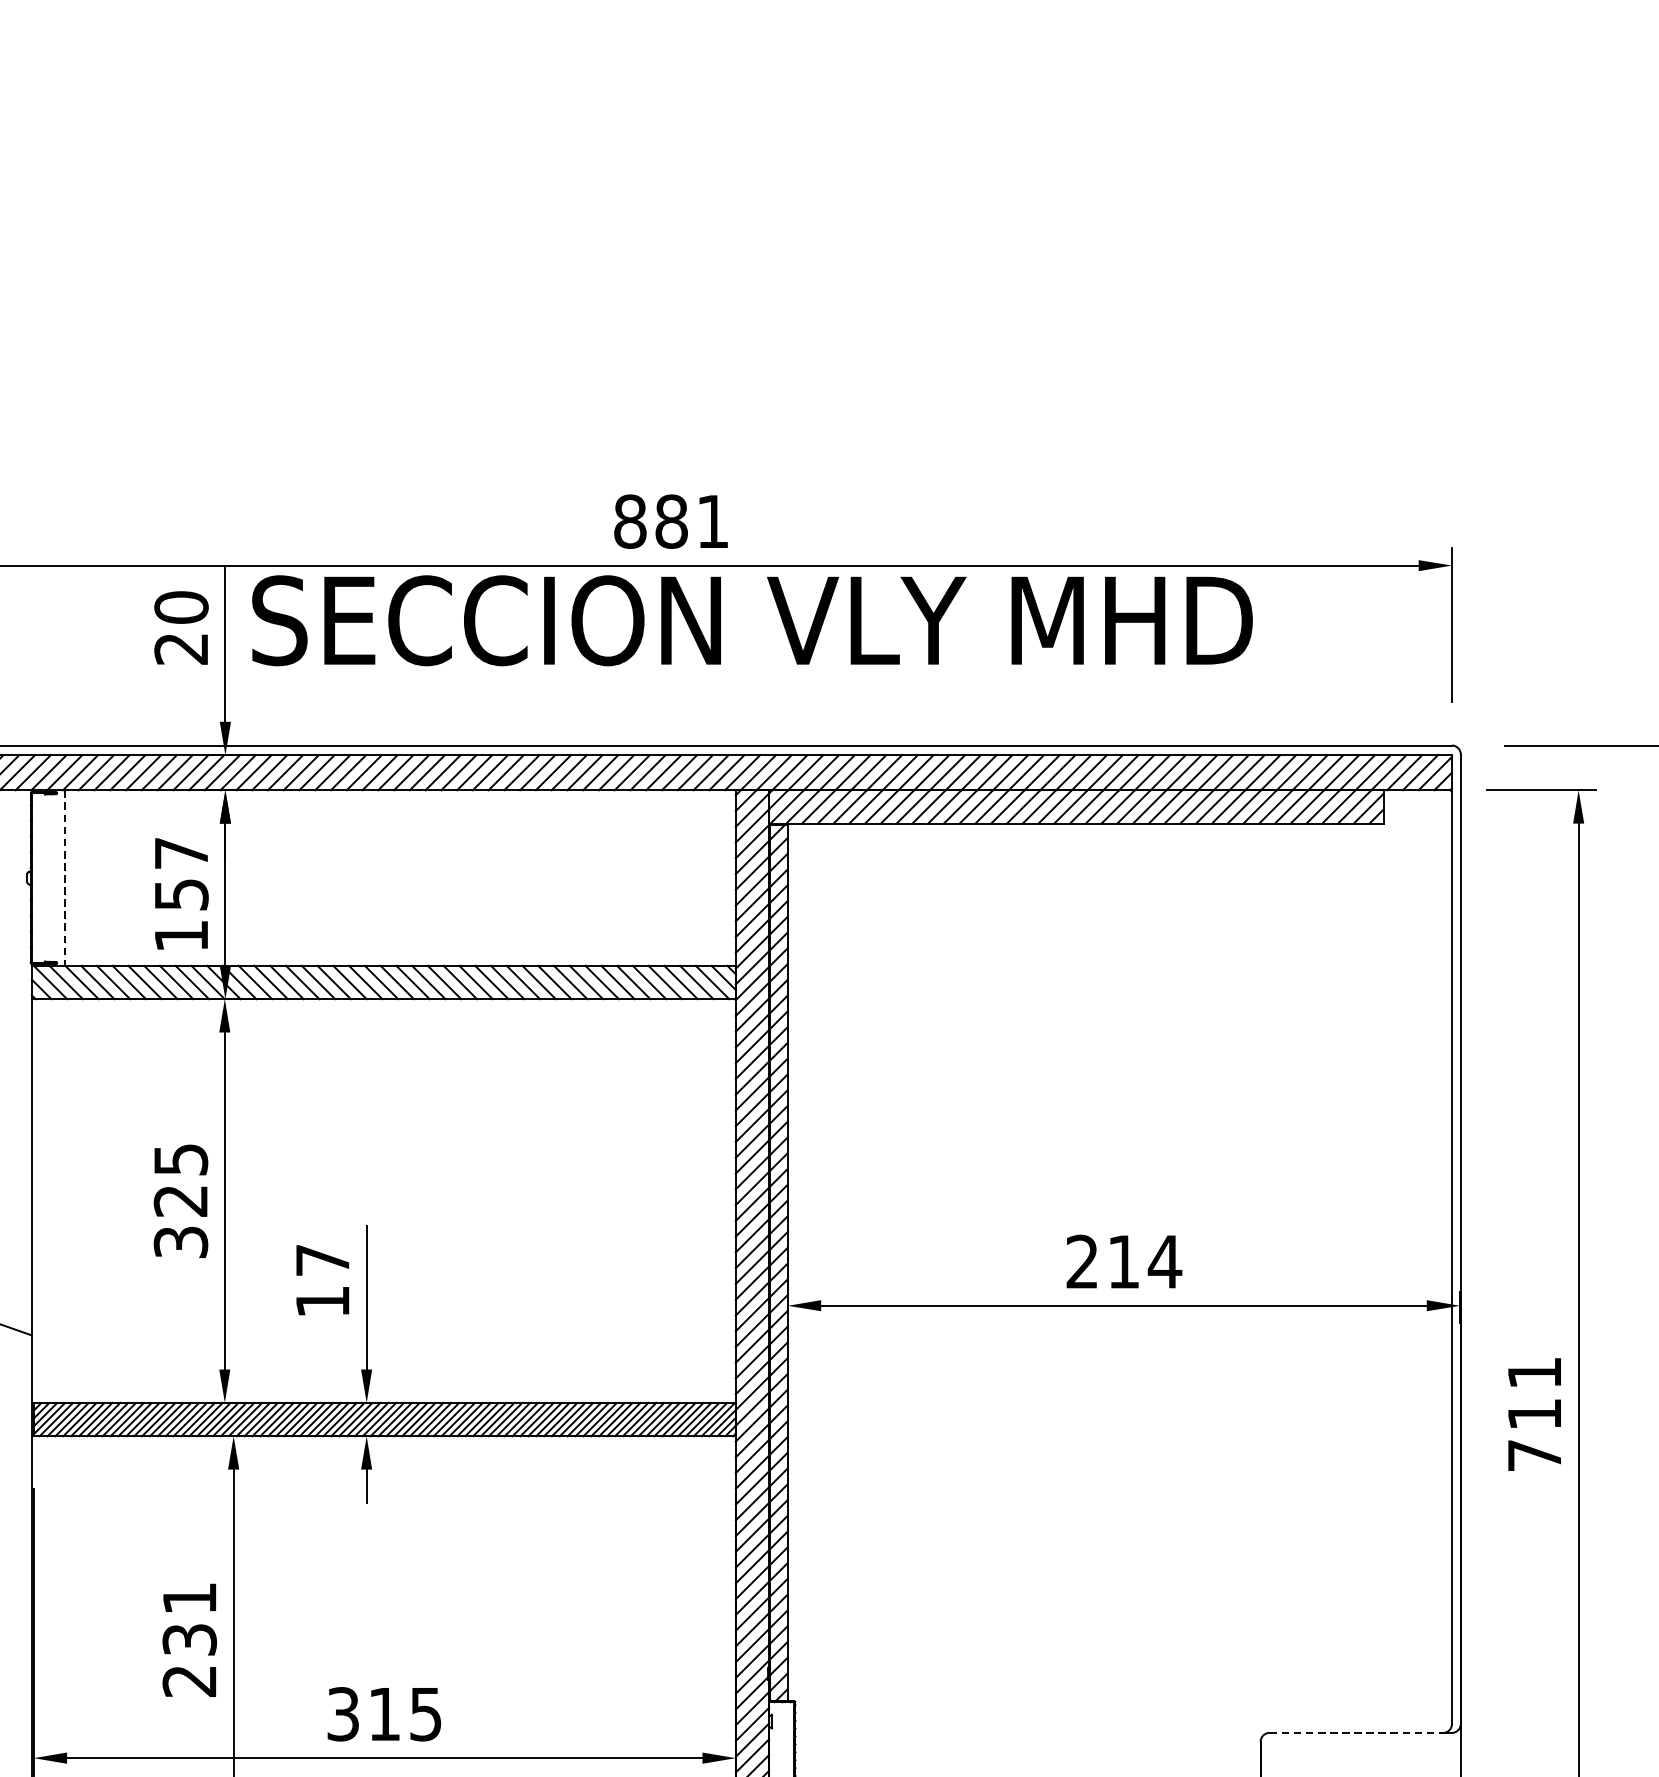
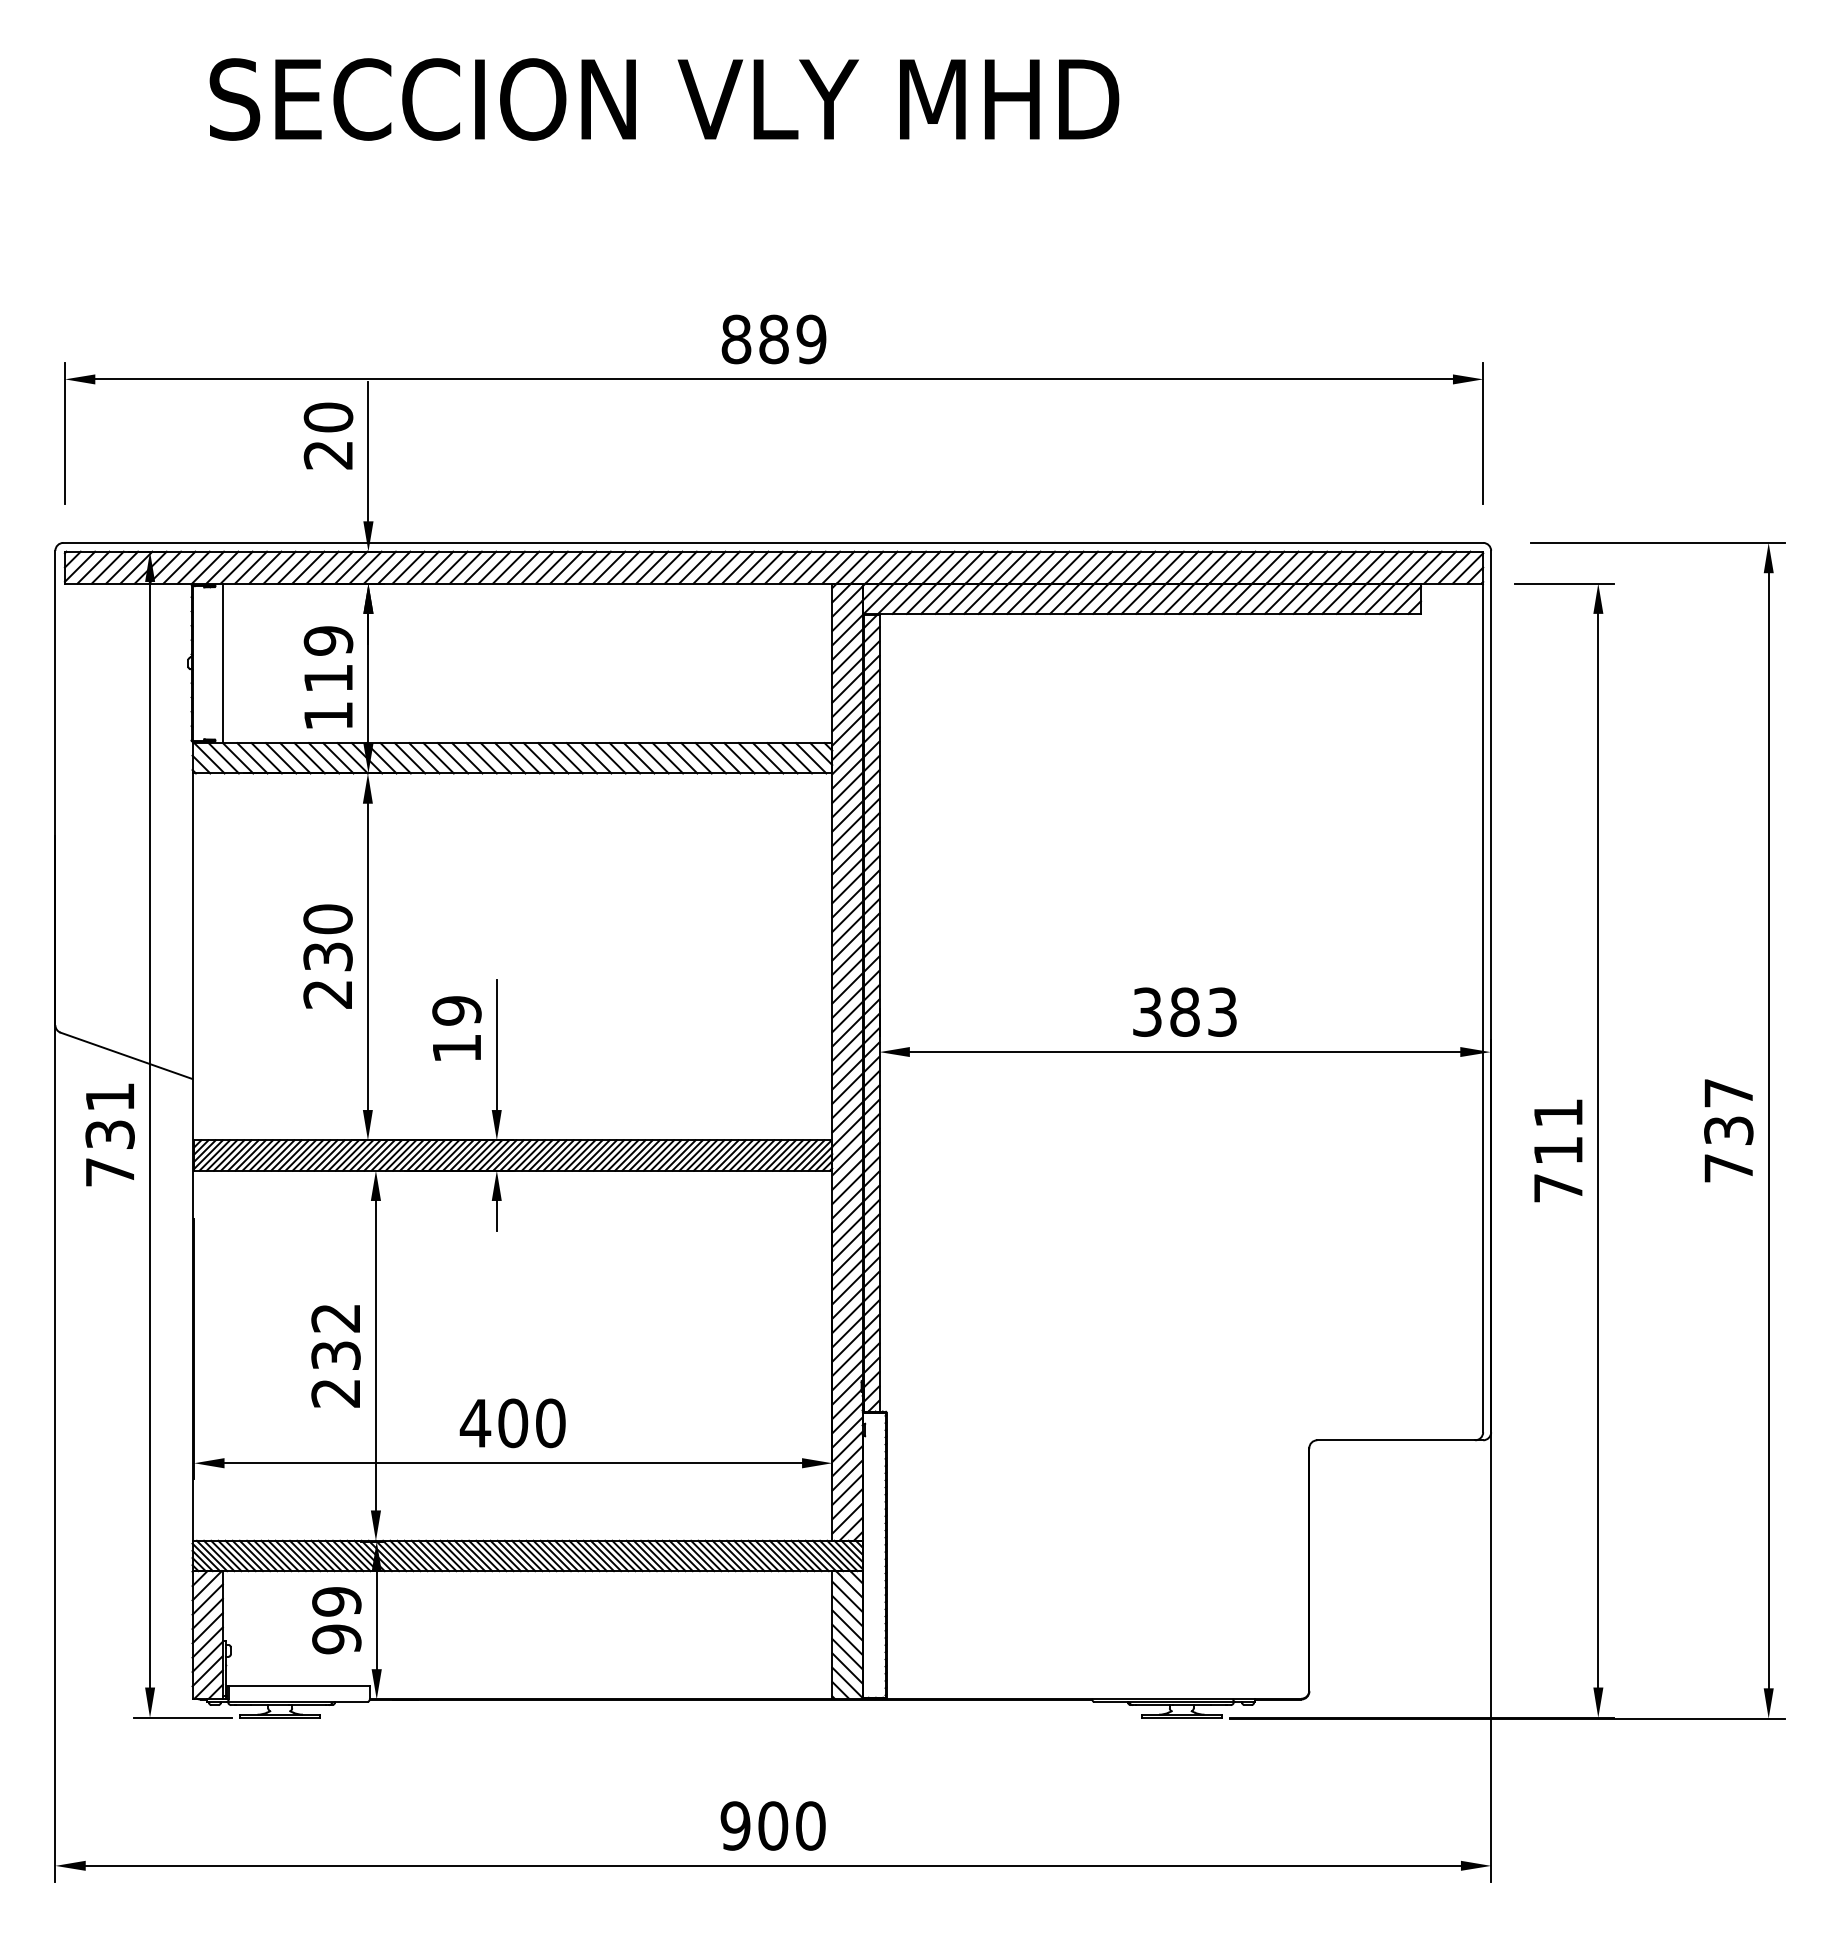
text: (712, 521) -> (811, 339), 881 -> 889
text: (752, 620) -> (664, 99), moved
text: (181, 873) -> (328, 659), 157 -> 119
line: (64, 878) -> (222, 663), dashed -> solid
text: (180, 1200) -> (327, 956), 325 -> 230
text: (322, 1260) -> (456, 1010), 17 -> 19
text: (1124, 1261) -> (1185, 1011), 214 -> 383
text: (189, 1598) -> (335, 1318), 231 -> 232
text: (383, 1714) -> (512, 1423), 315 -> 400
line: (1356, 1733) -> (1396, 1440), dashed -> solid

